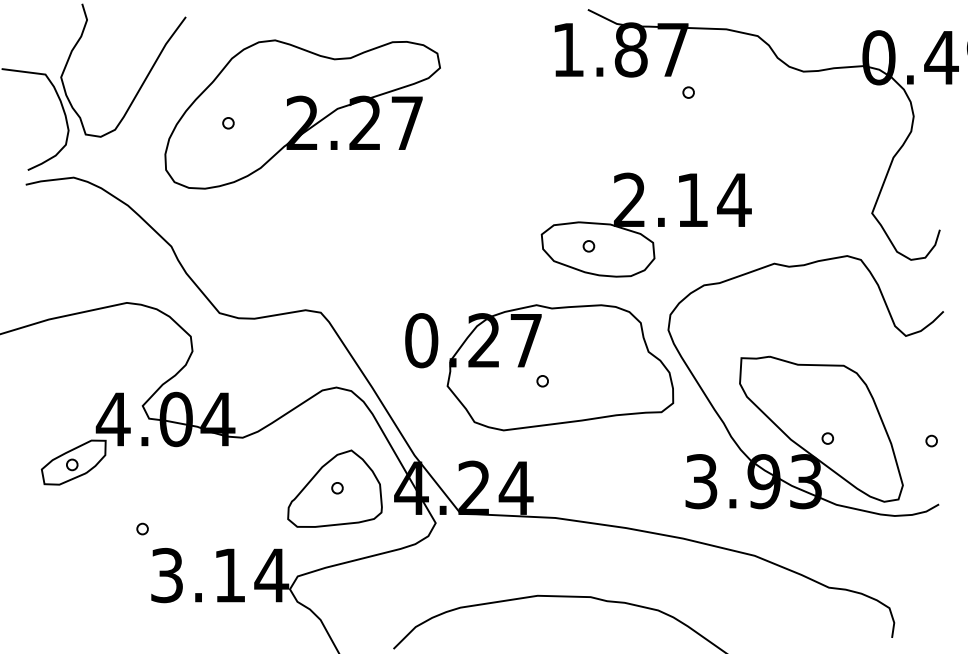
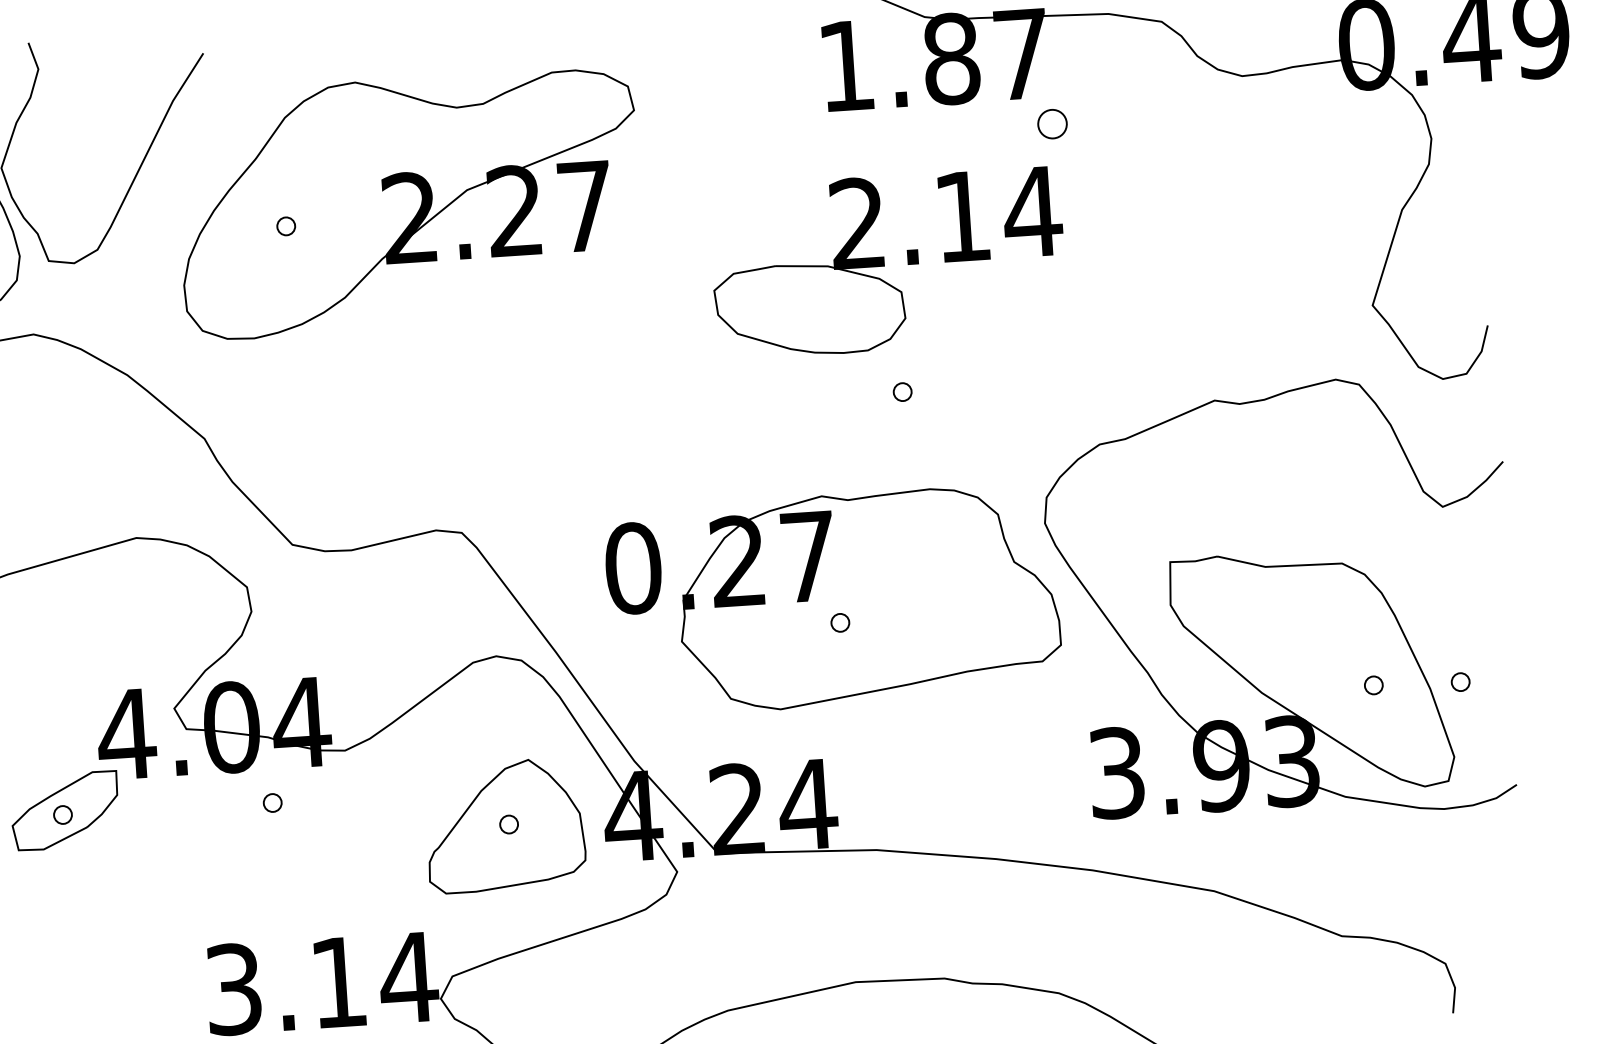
part: (688, 92) -> (1052, 123), size x1.6
part: (645, 224) -> (886, 262), moved
part: (827, 438) -> (1373, 685), moved
part: (931, 440) -> (1460, 681), moved
part: (142, 528) -> (272, 802), moved

